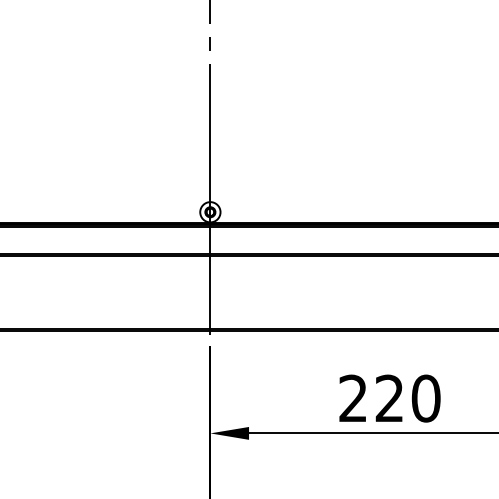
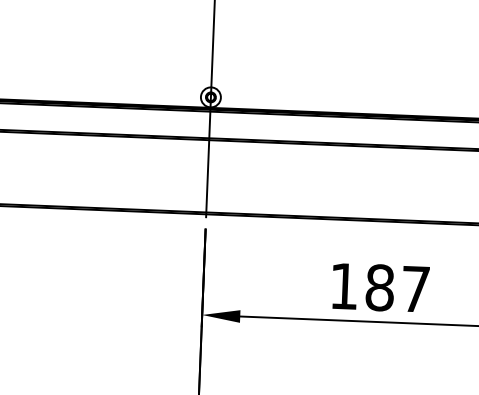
text: (389, 398) -> (379, 287), 220 -> 187

